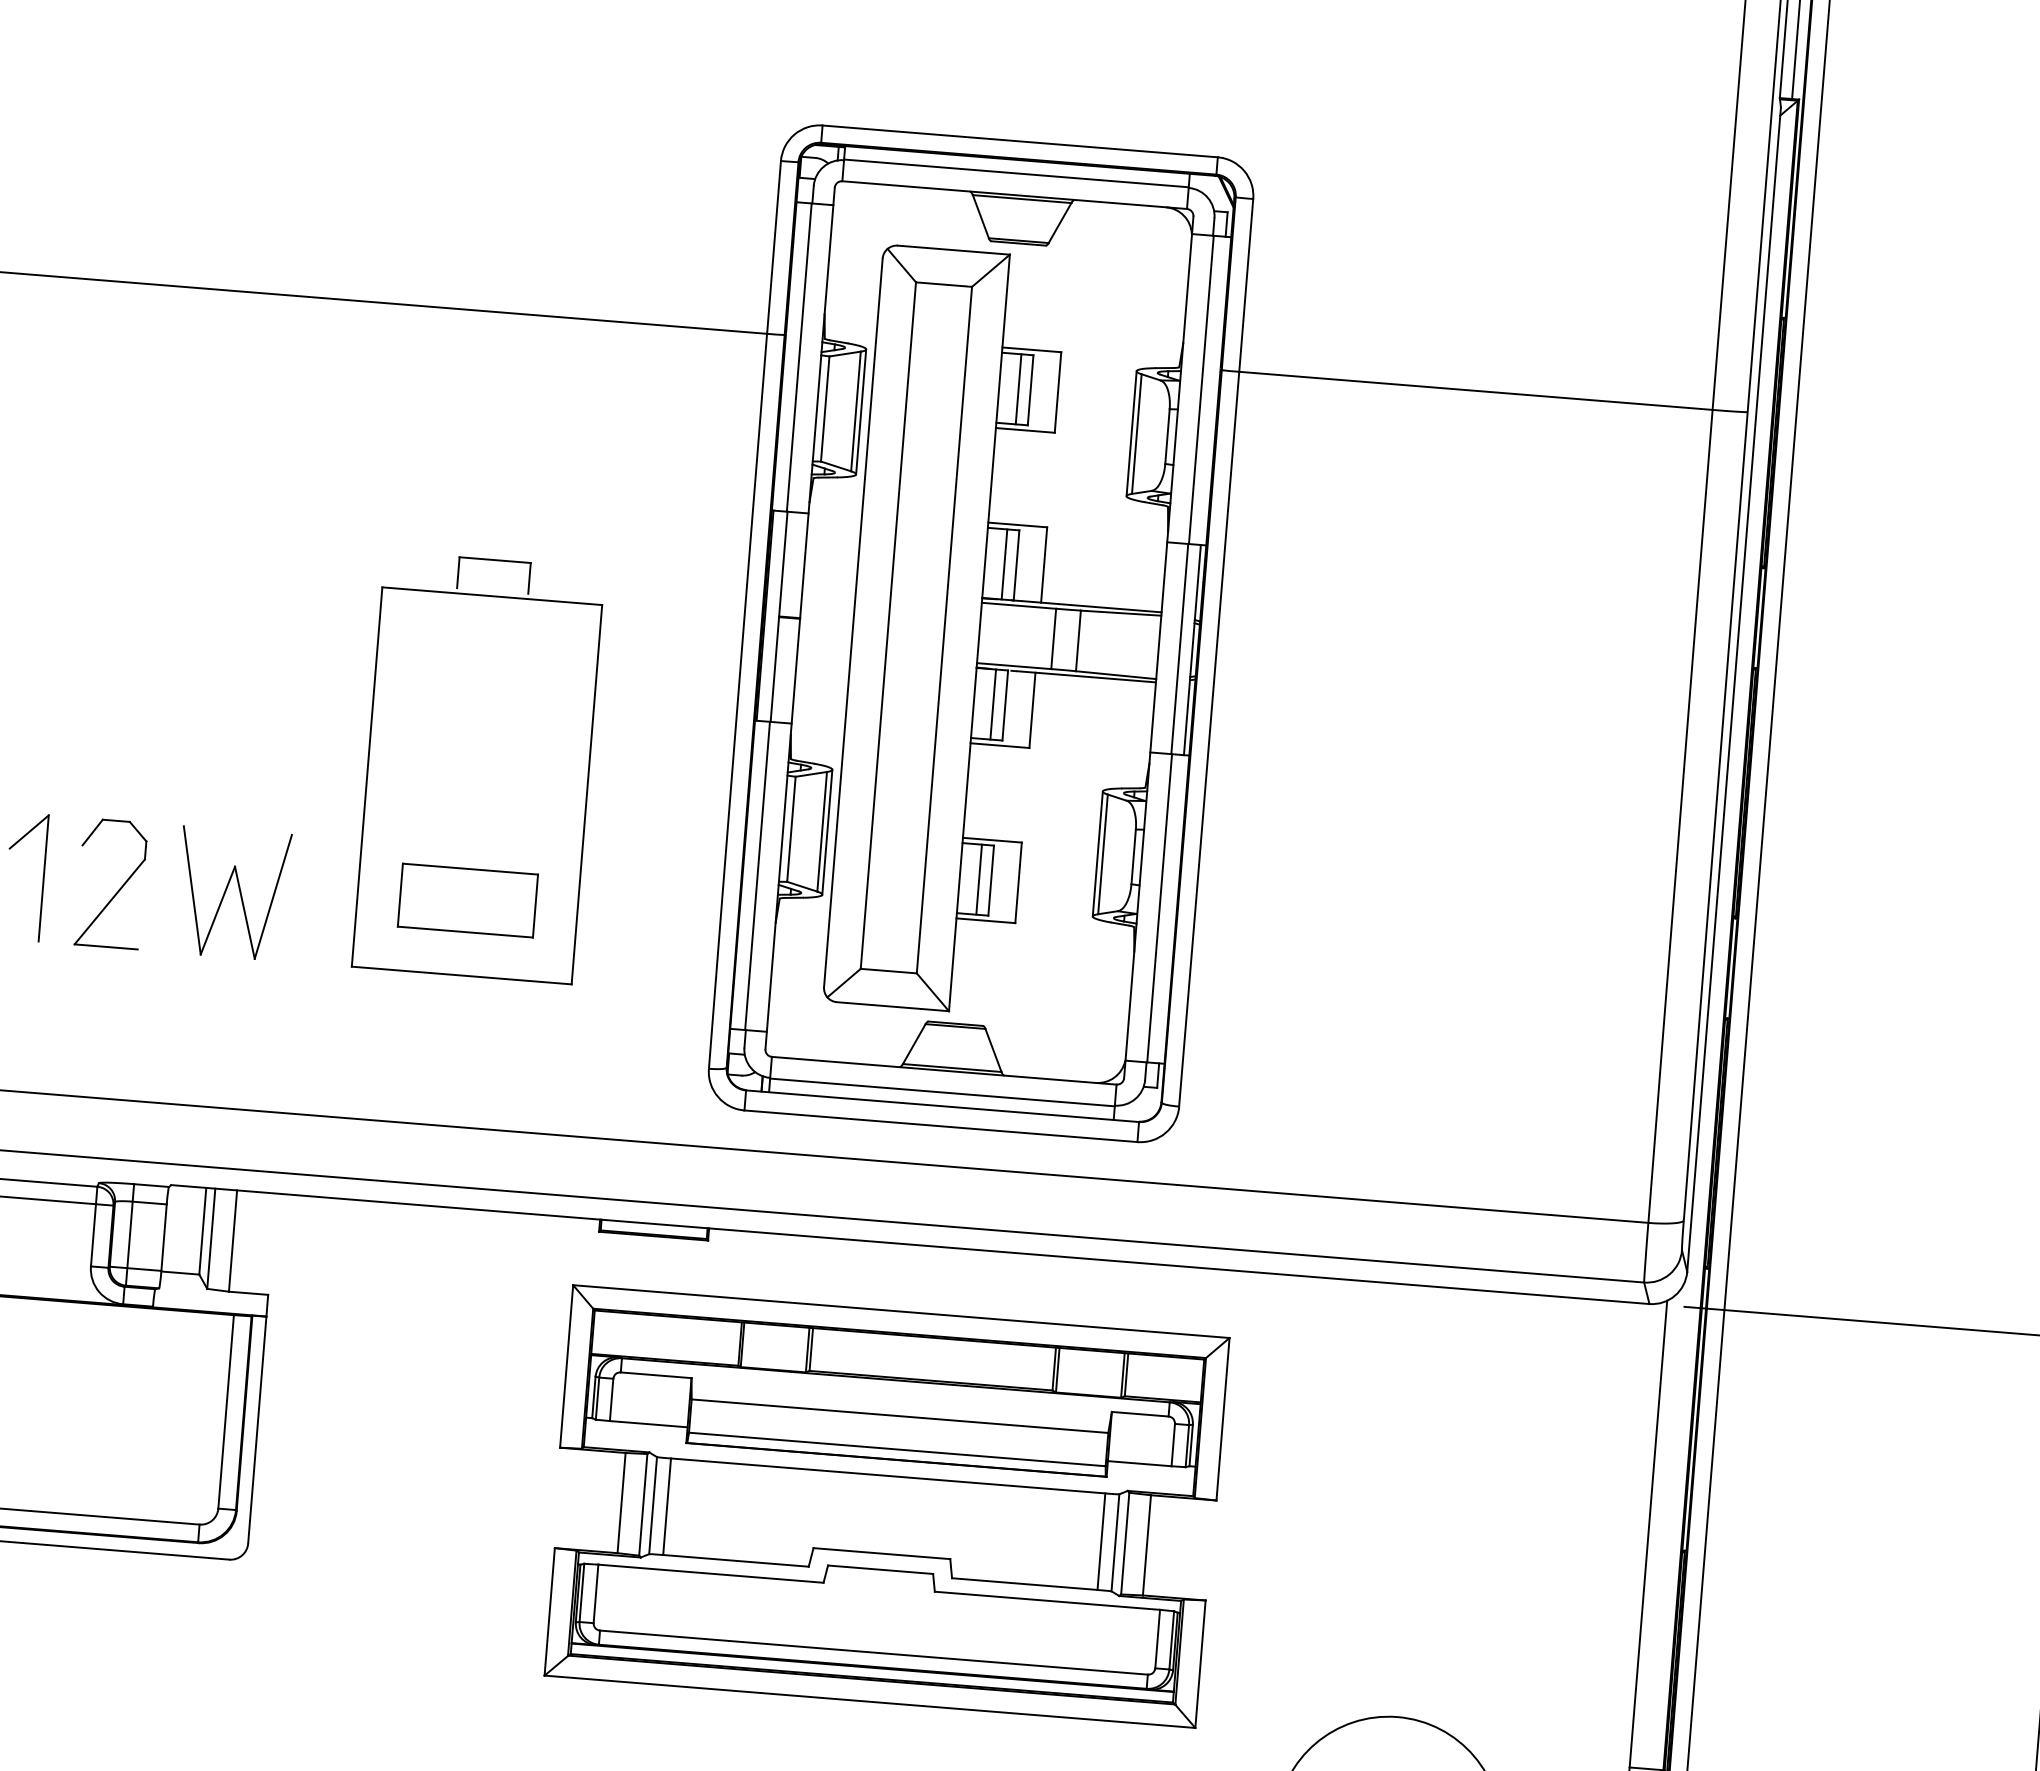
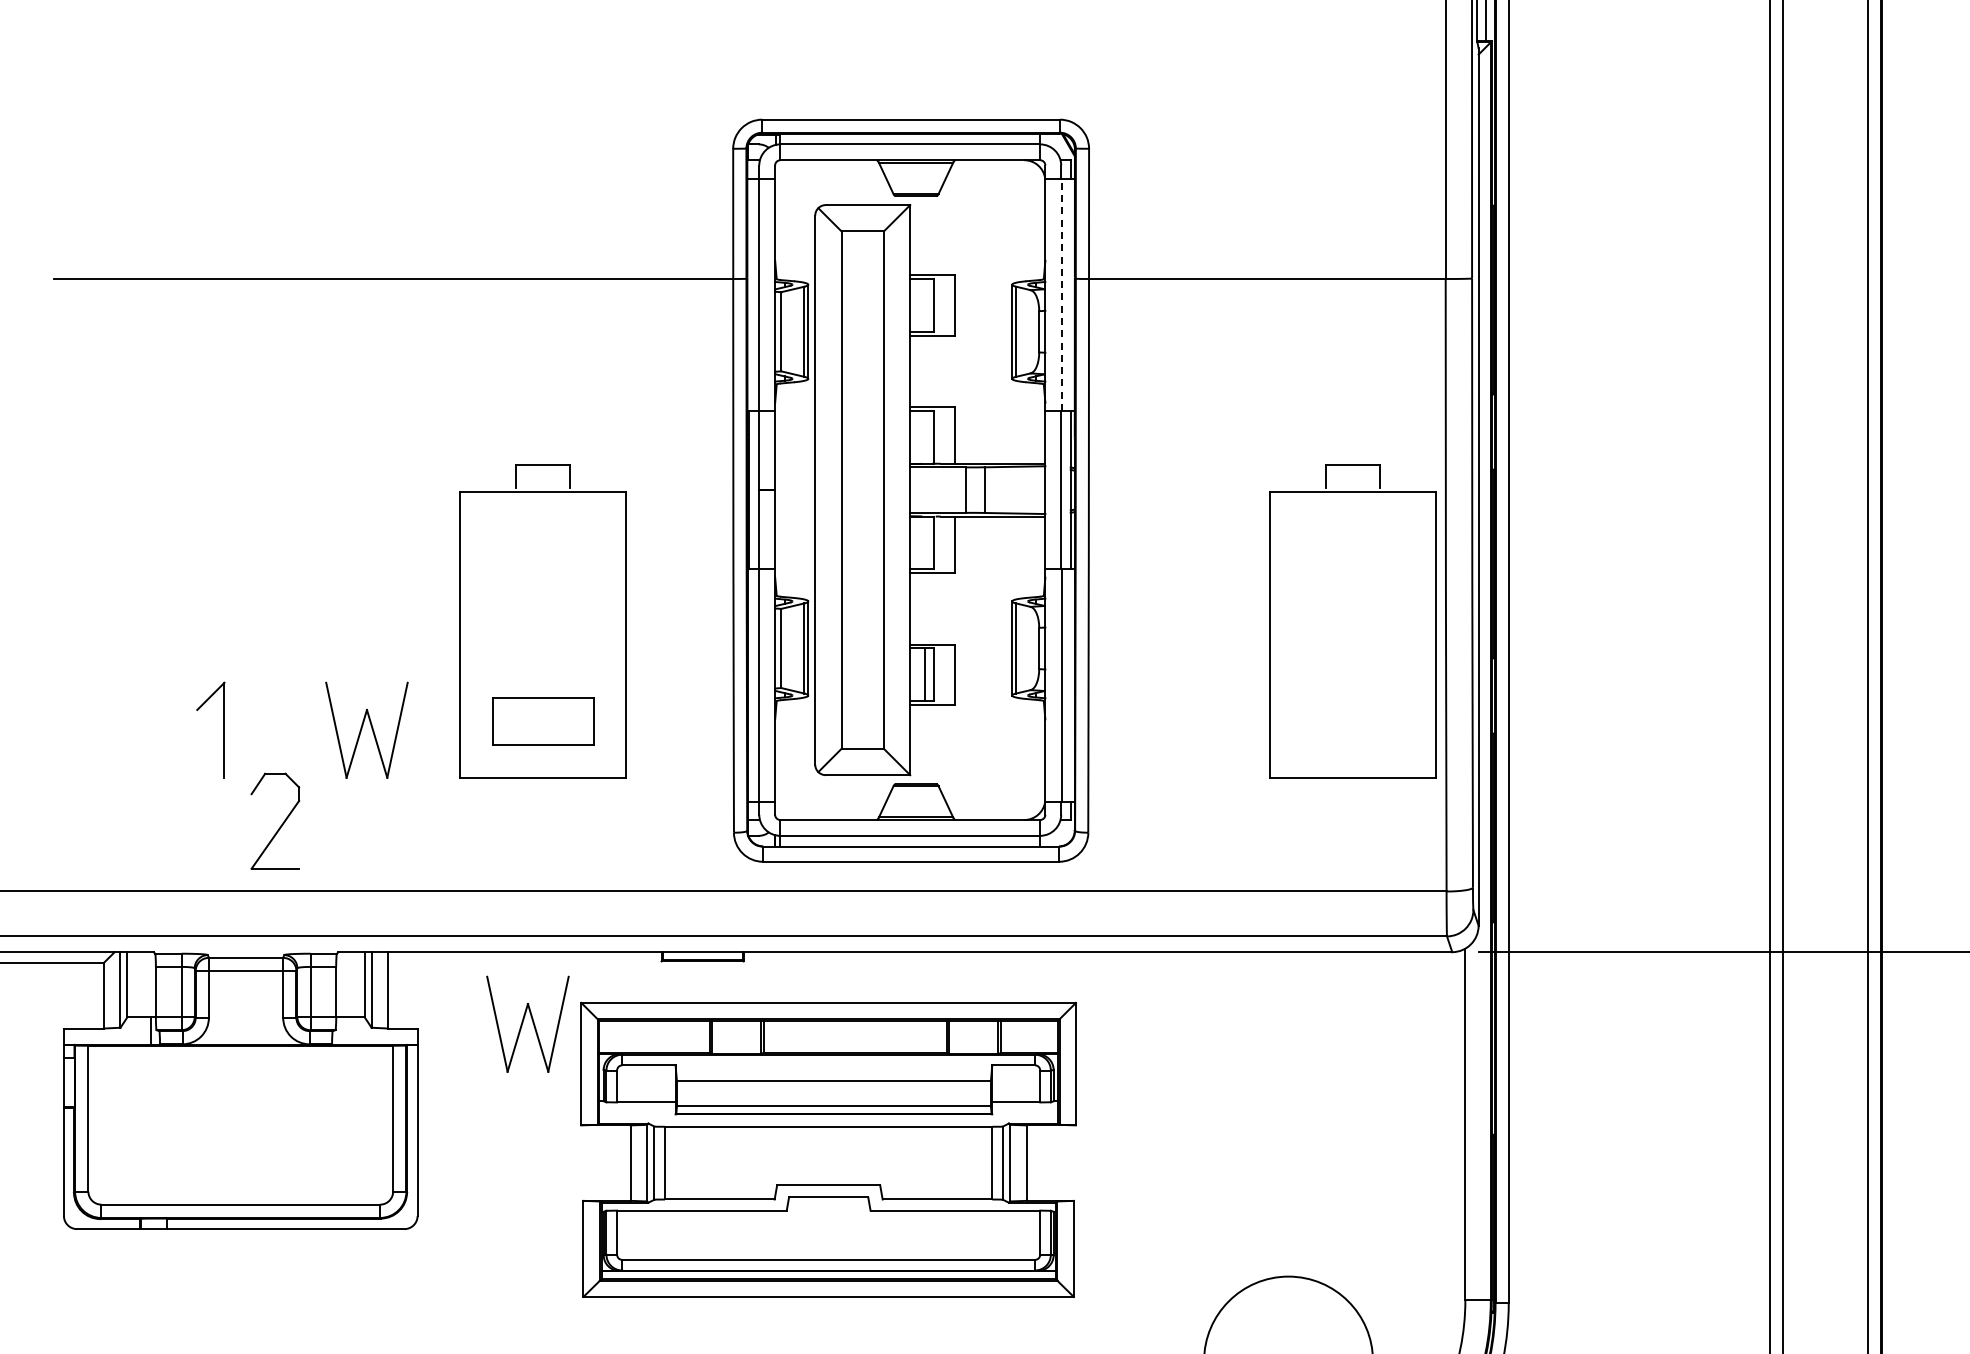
line: (1018, 388) -> (924, 304), removed
line: (1201, 389) -> (1061, 294), solid -> dashed
line: (1004, 563) -> (924, 436), removed
line: (992, 703) -> (924, 542), removed
part: (1552, 854) -> (1352, 621), added
part: (117, 890) -> (280, 825), moved
part: (414, 1299) -> (527, 1023), added
part: (885, 1506) -> (828, 1149), moved

